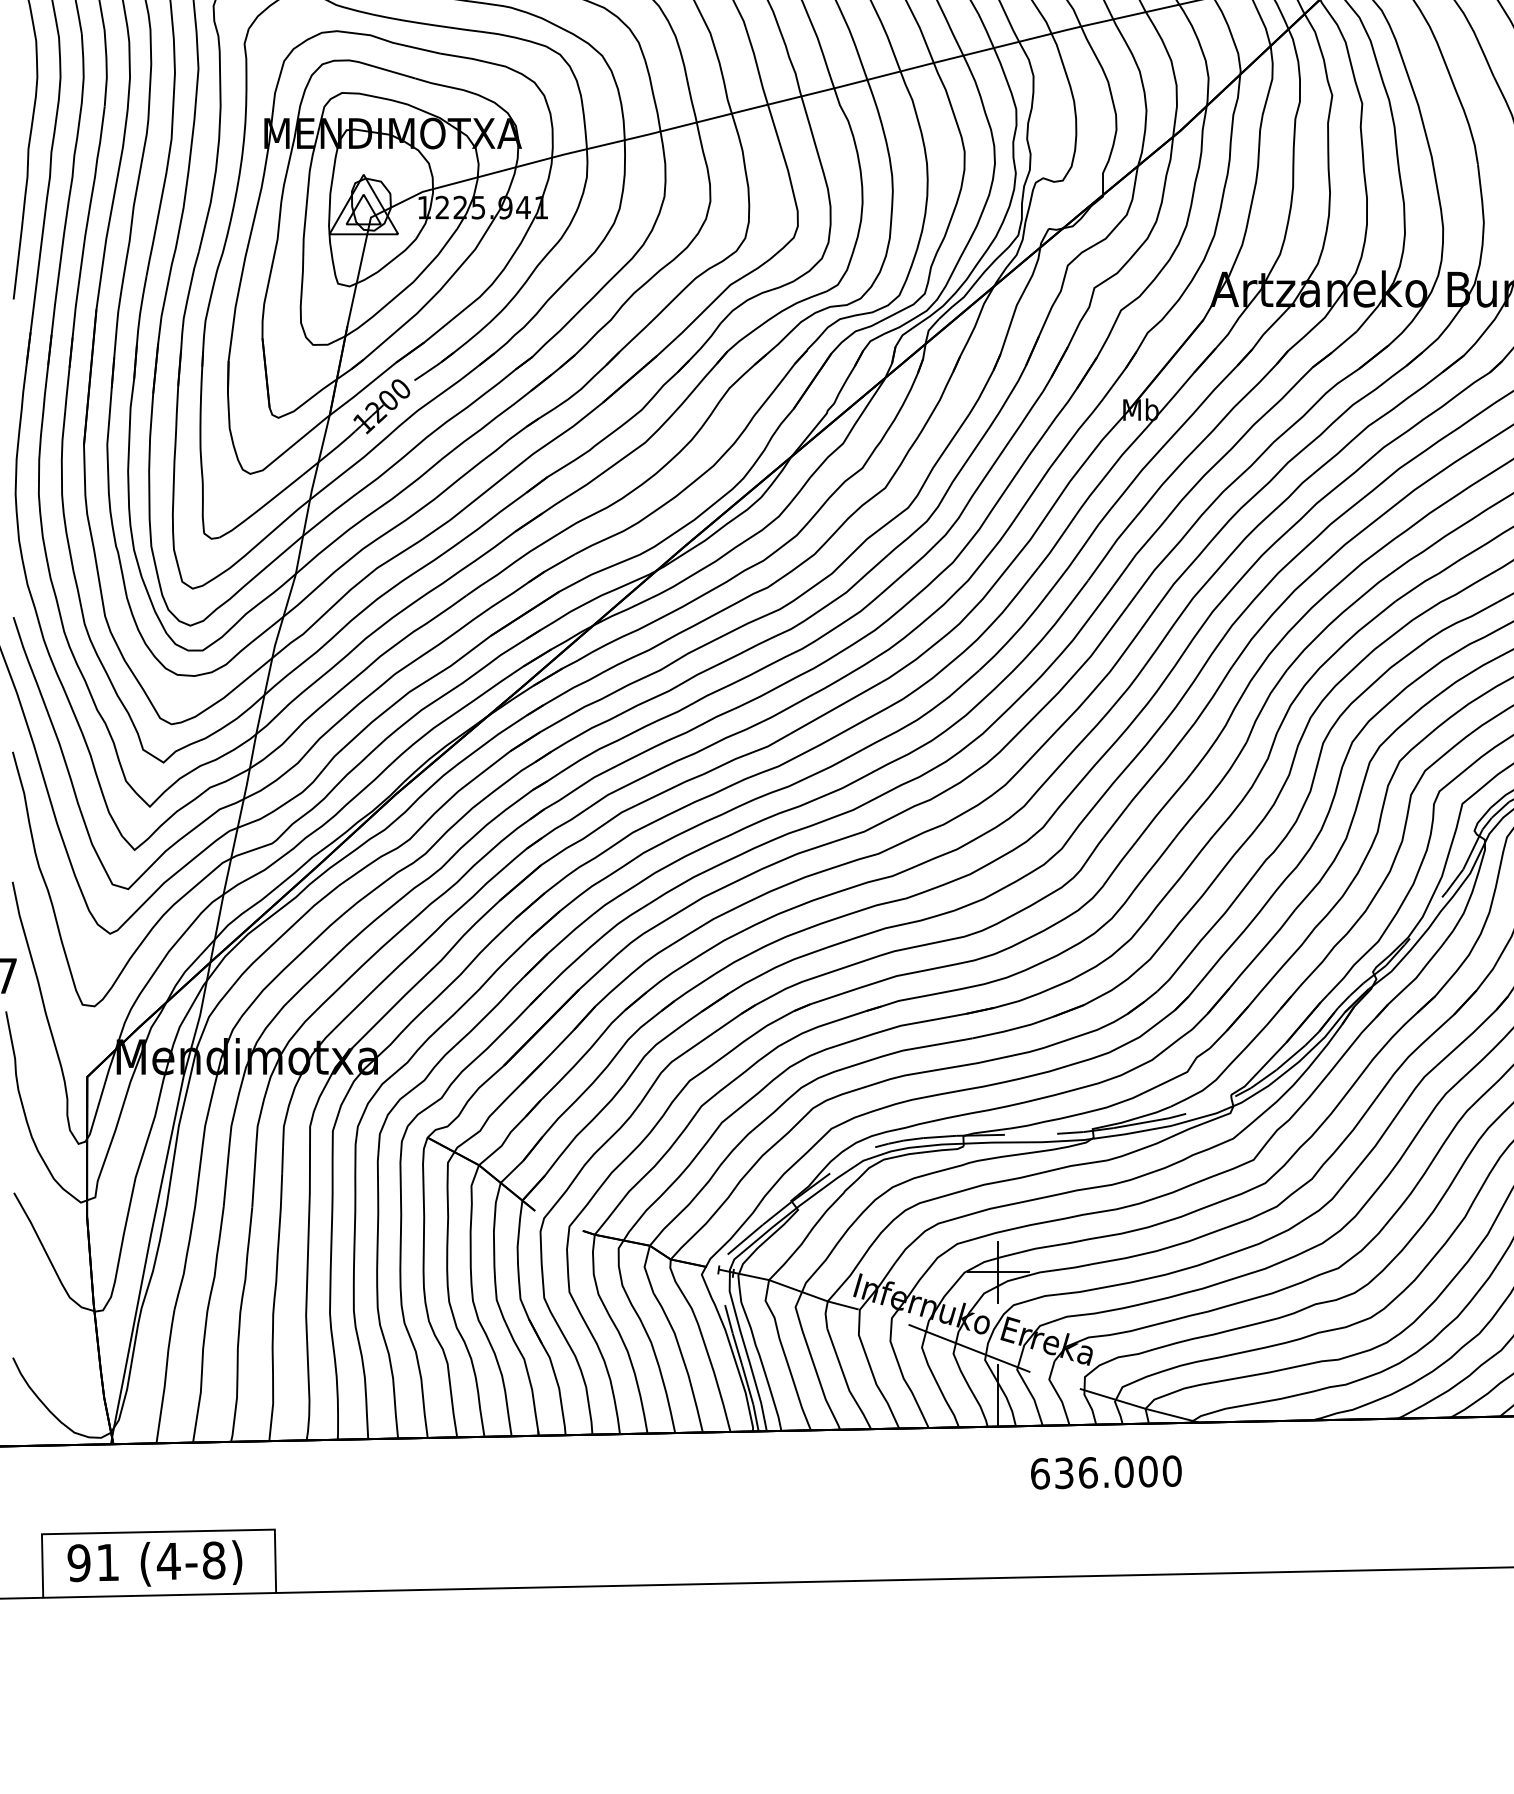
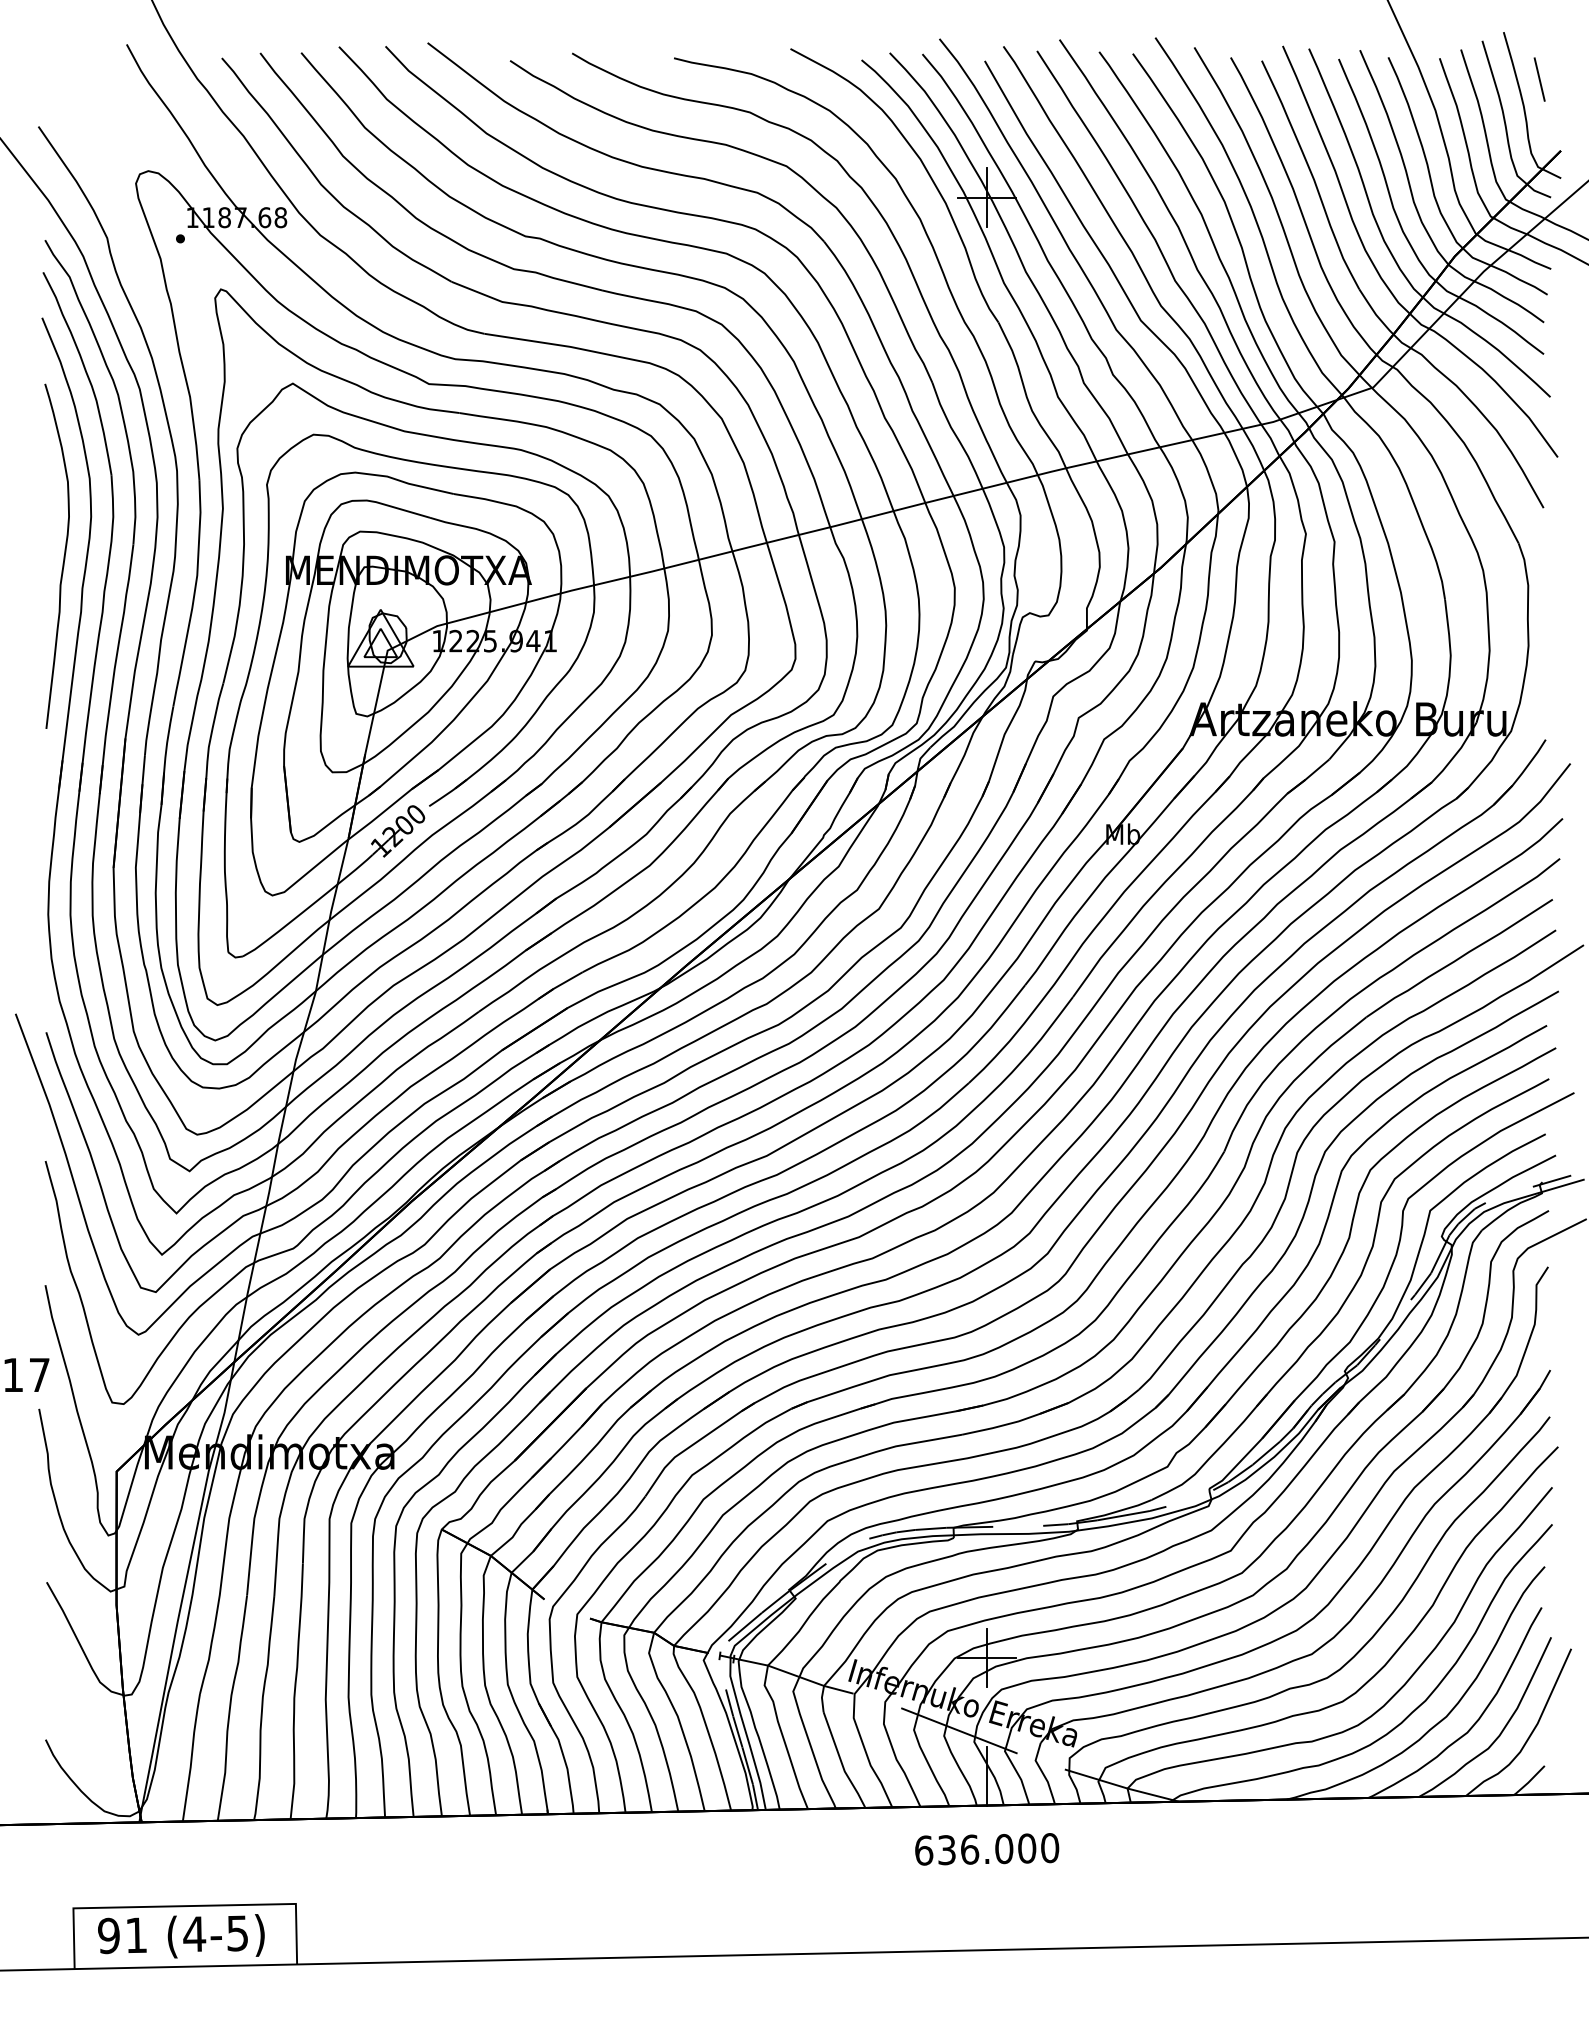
text: (1106, 1472) -> (987, 1849), moved
text: (213, 1560) -> (237, 1933), (4-8) -> (4-5)

